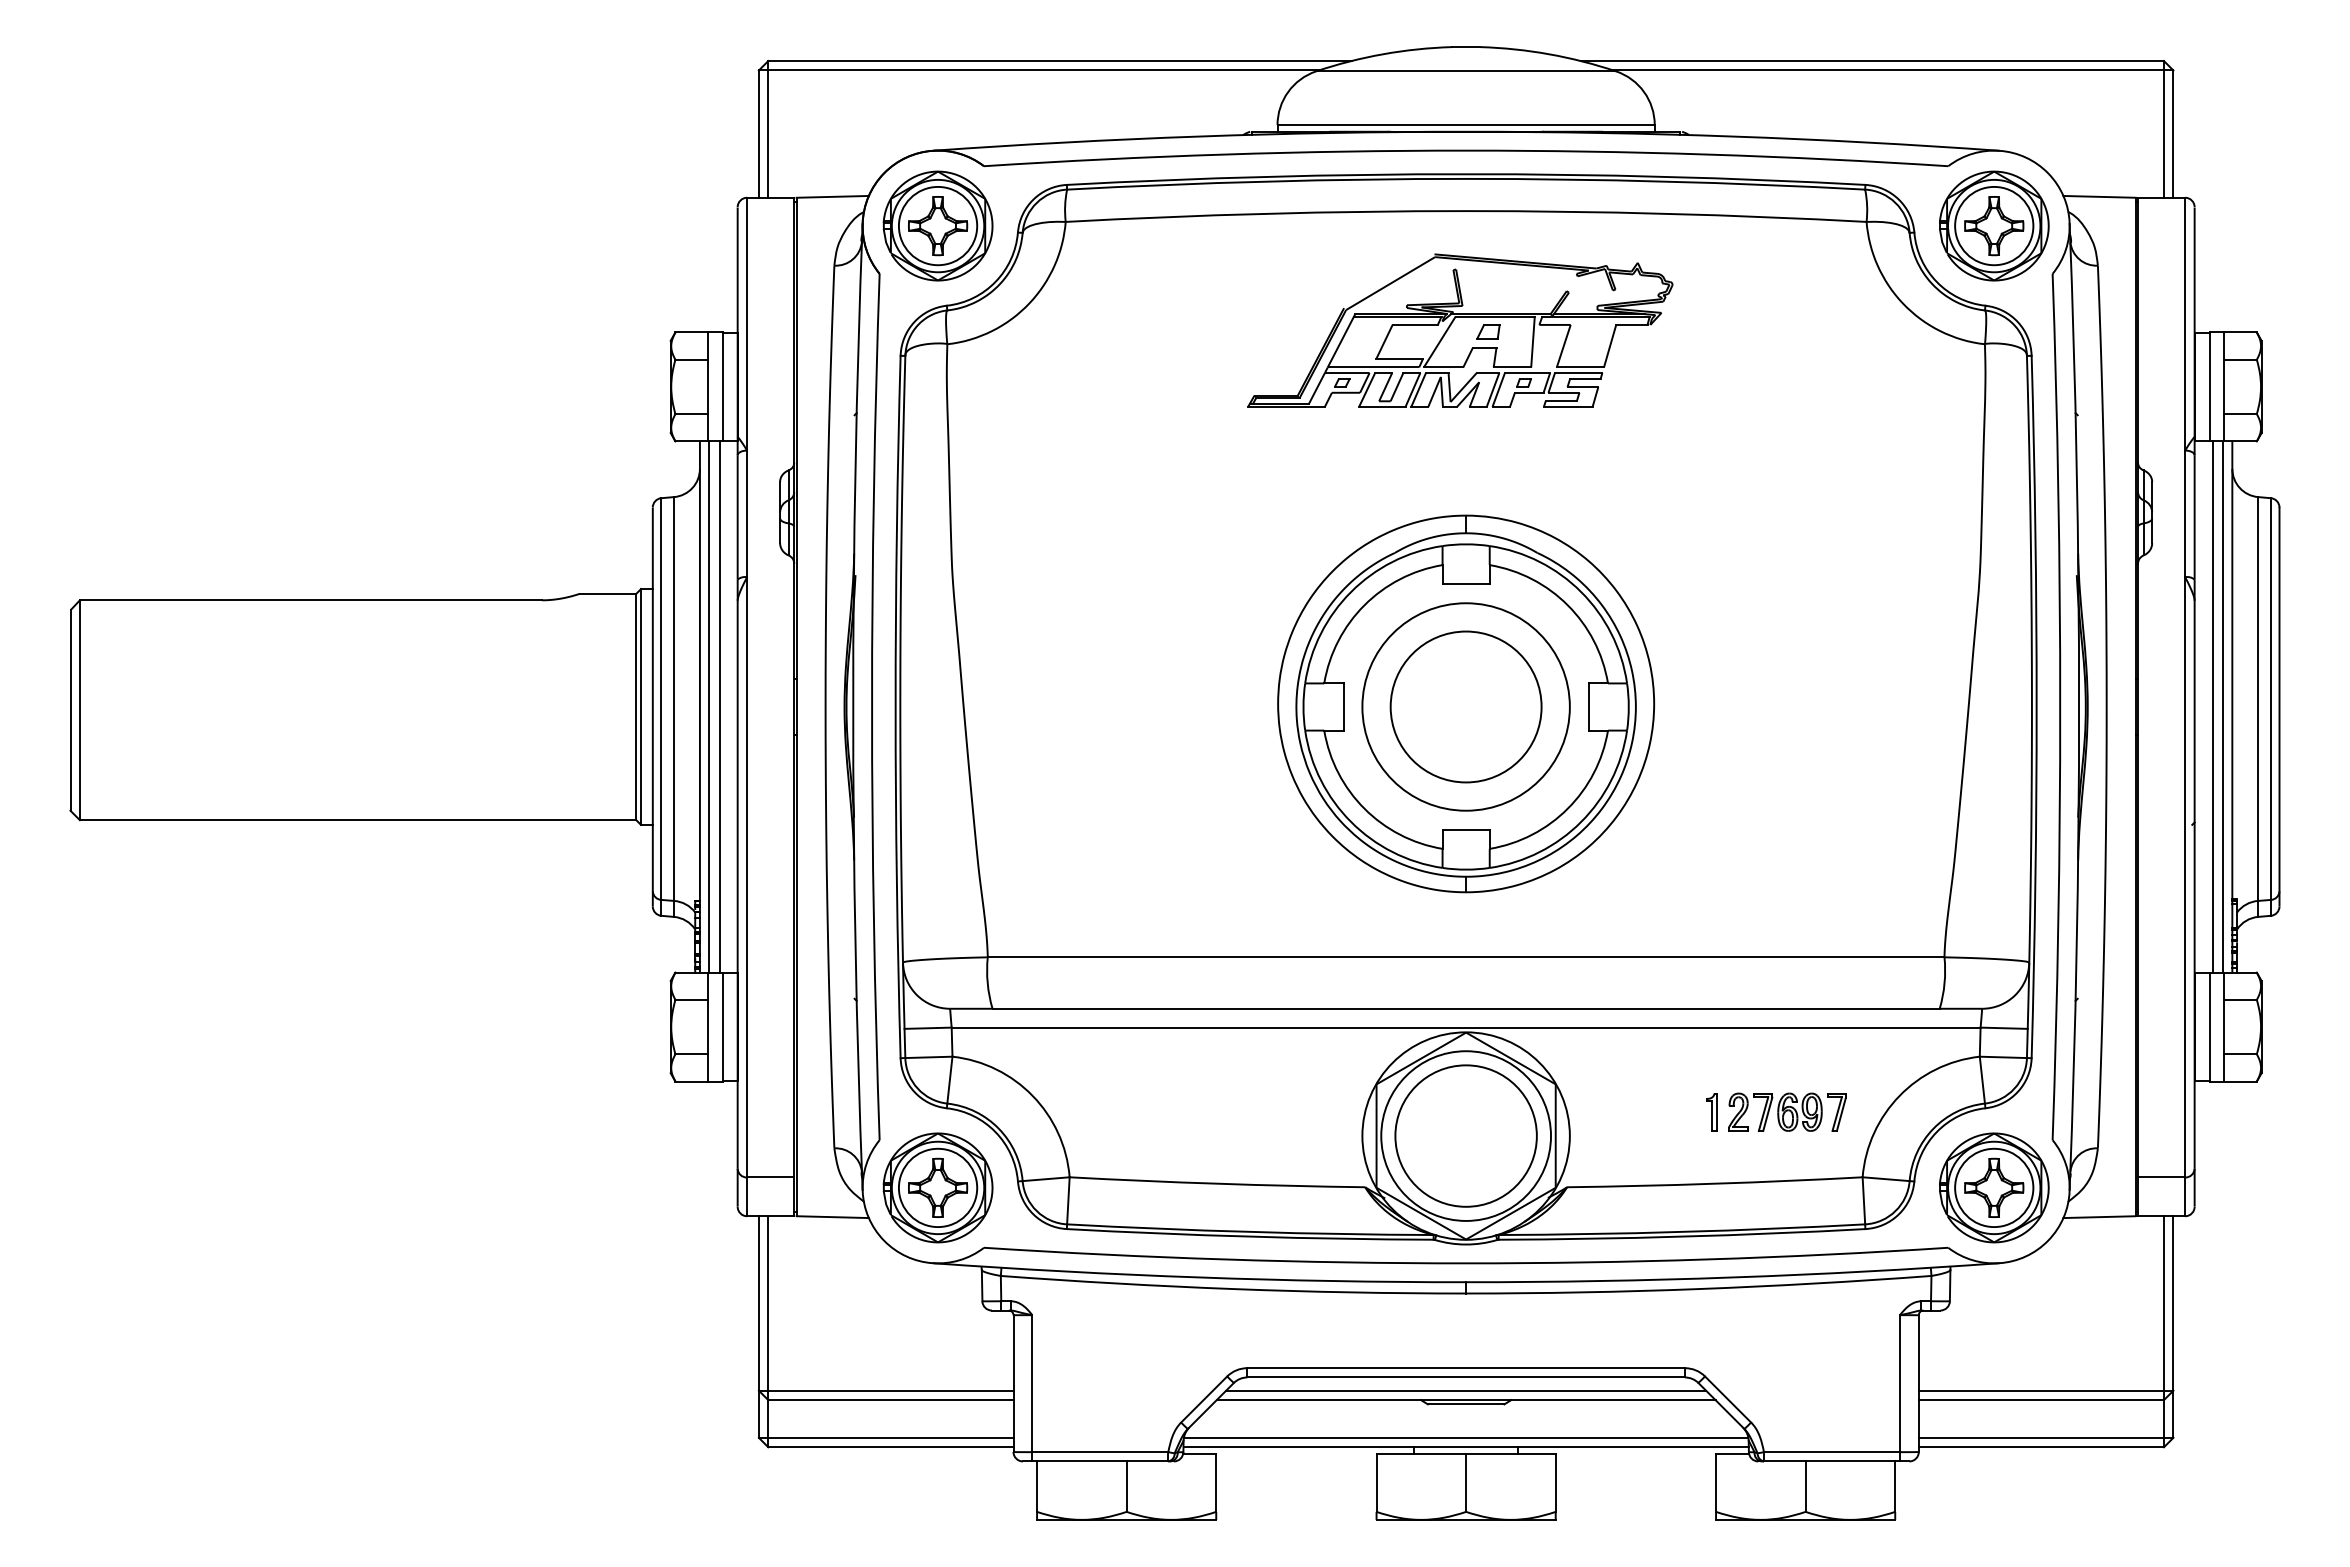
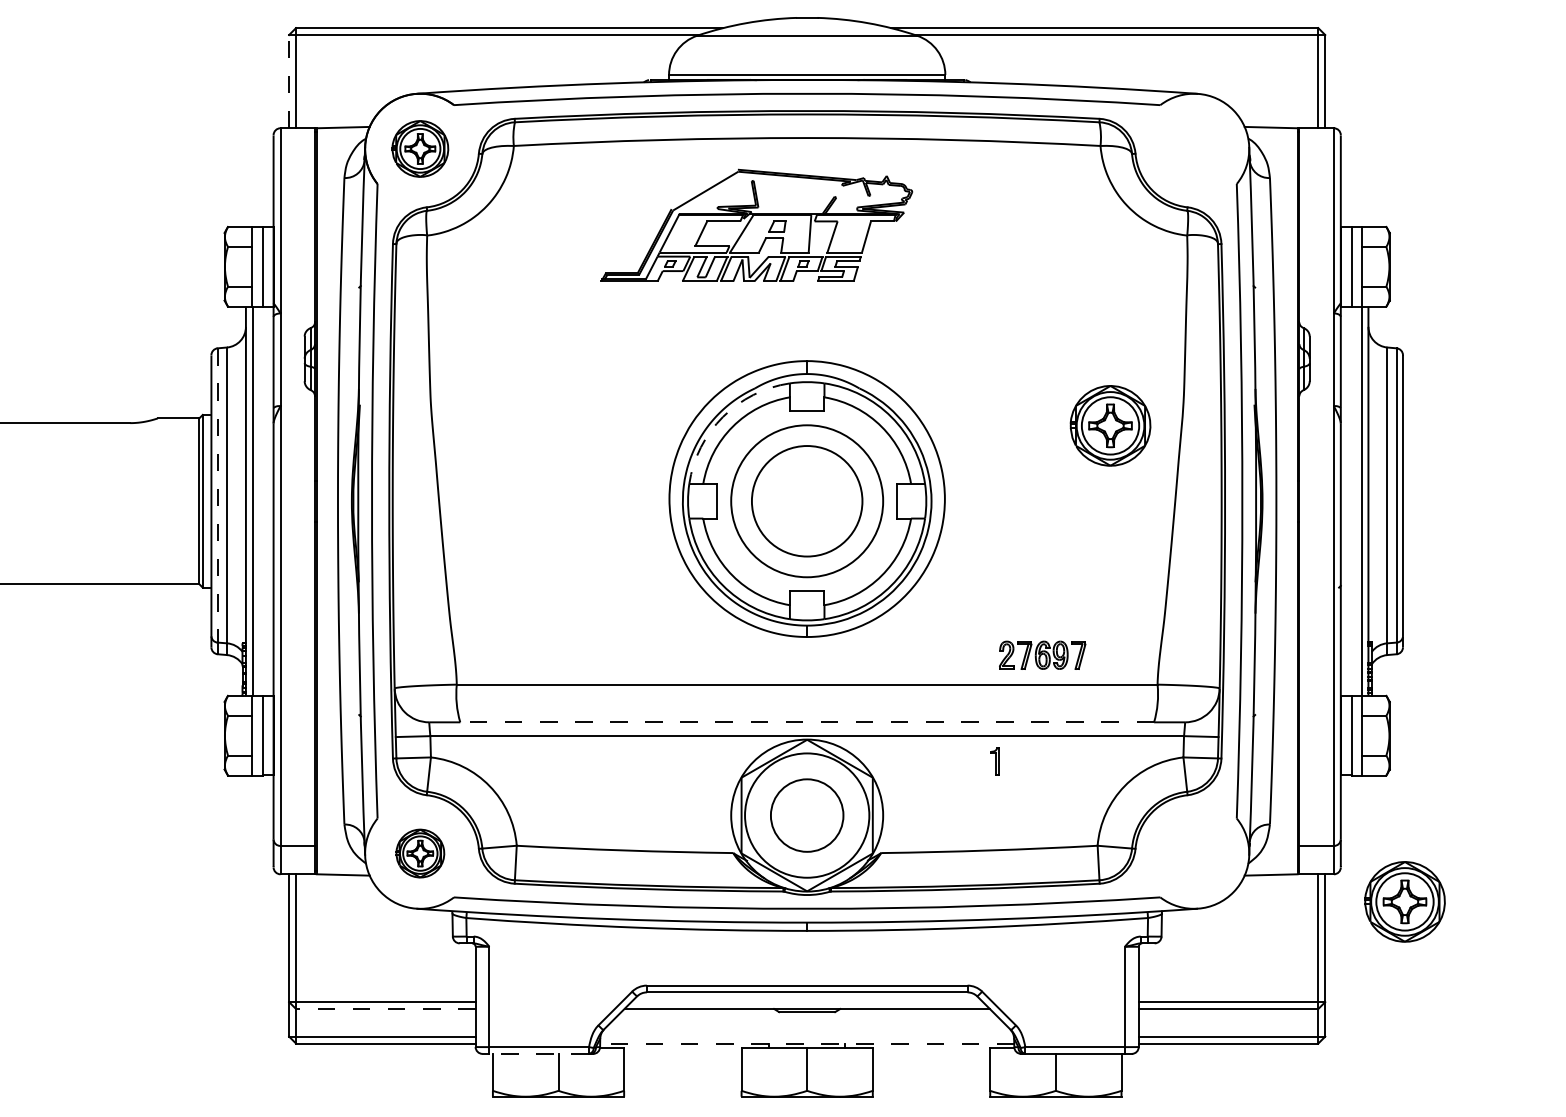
line: (758, 134) -> (288, 81), solid -> dashed
part: (937, 225) -> (419, 148), size x0.7
part: (1994, 225) -> (1110, 425), moved
part: (1460, 330) -> (756, 225), moved
arc: (1351, 591) -> (723, 416), solid -> dashed
line: (661, 699) -> (217, 495), solid -> dashed
line: (719, 706) -> (260, 500), removed
line: (2212, 706) -> (1353, 500), removed
line: (1466, 1008) -> (807, 722), solid -> dashed
part: (1787, 1111) -> (1042, 654), moved
part: (1711, 1112) -> (994, 761), moved
circle: (1465, 1135) -> (806, 815), size x0.7
part: (937, 1187) -> (419, 853), size x0.6
part: (1994, 1187) -> (1405, 901), moved
line: (1466, 1390) -> (807, 1001), removed
line: (890, 1400) -> (385, 1009), solid -> dashed
line: (1465, 1437) -> (806, 1036), removed
line: (1466, 1447) -> (807, 1043), solid -> dashed
line: (1100, 1461) -> (539, 1053), solid -> dashed

